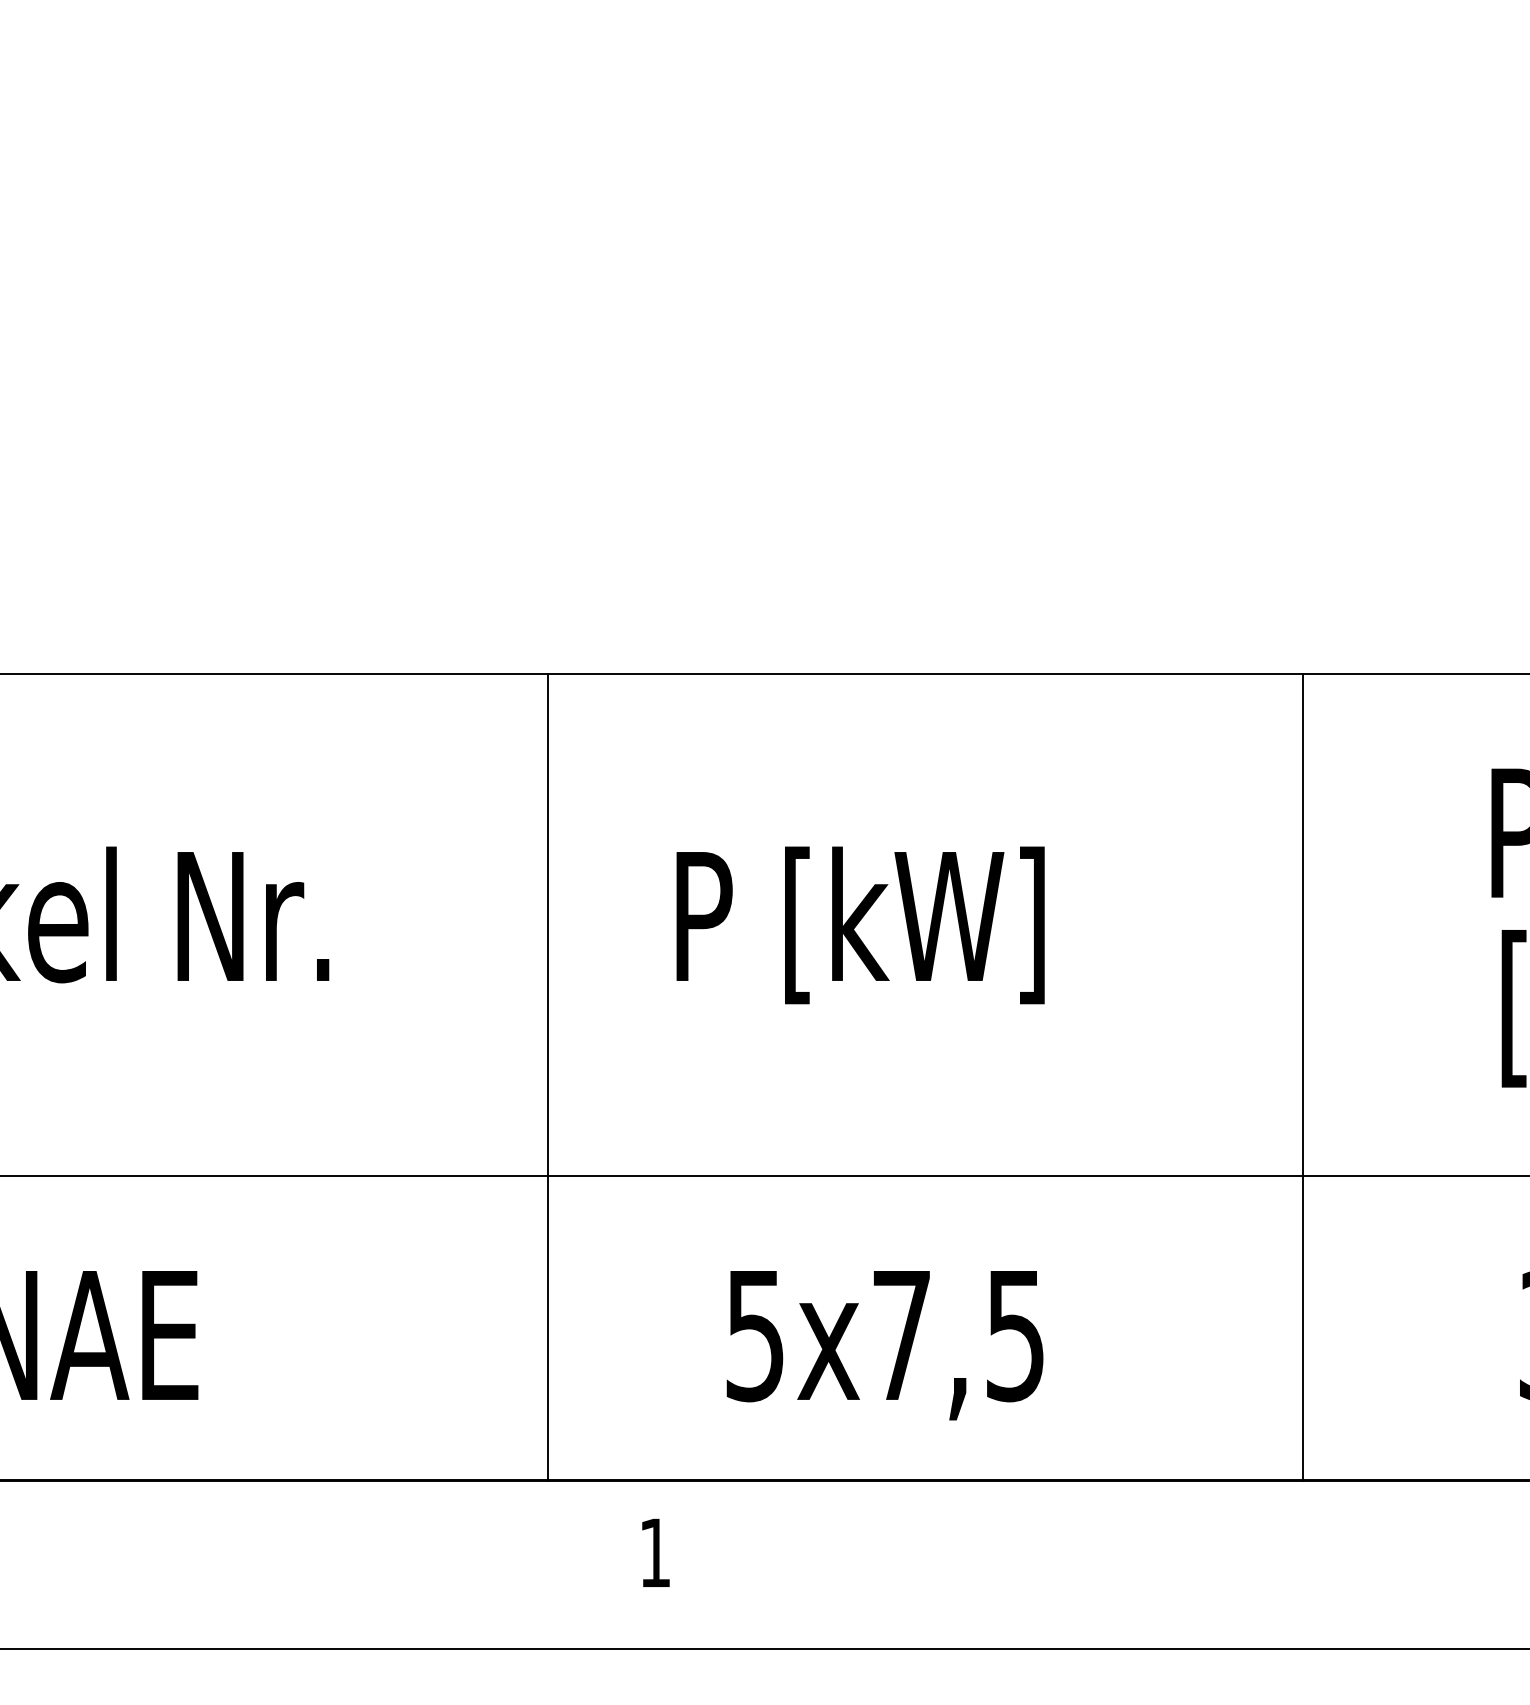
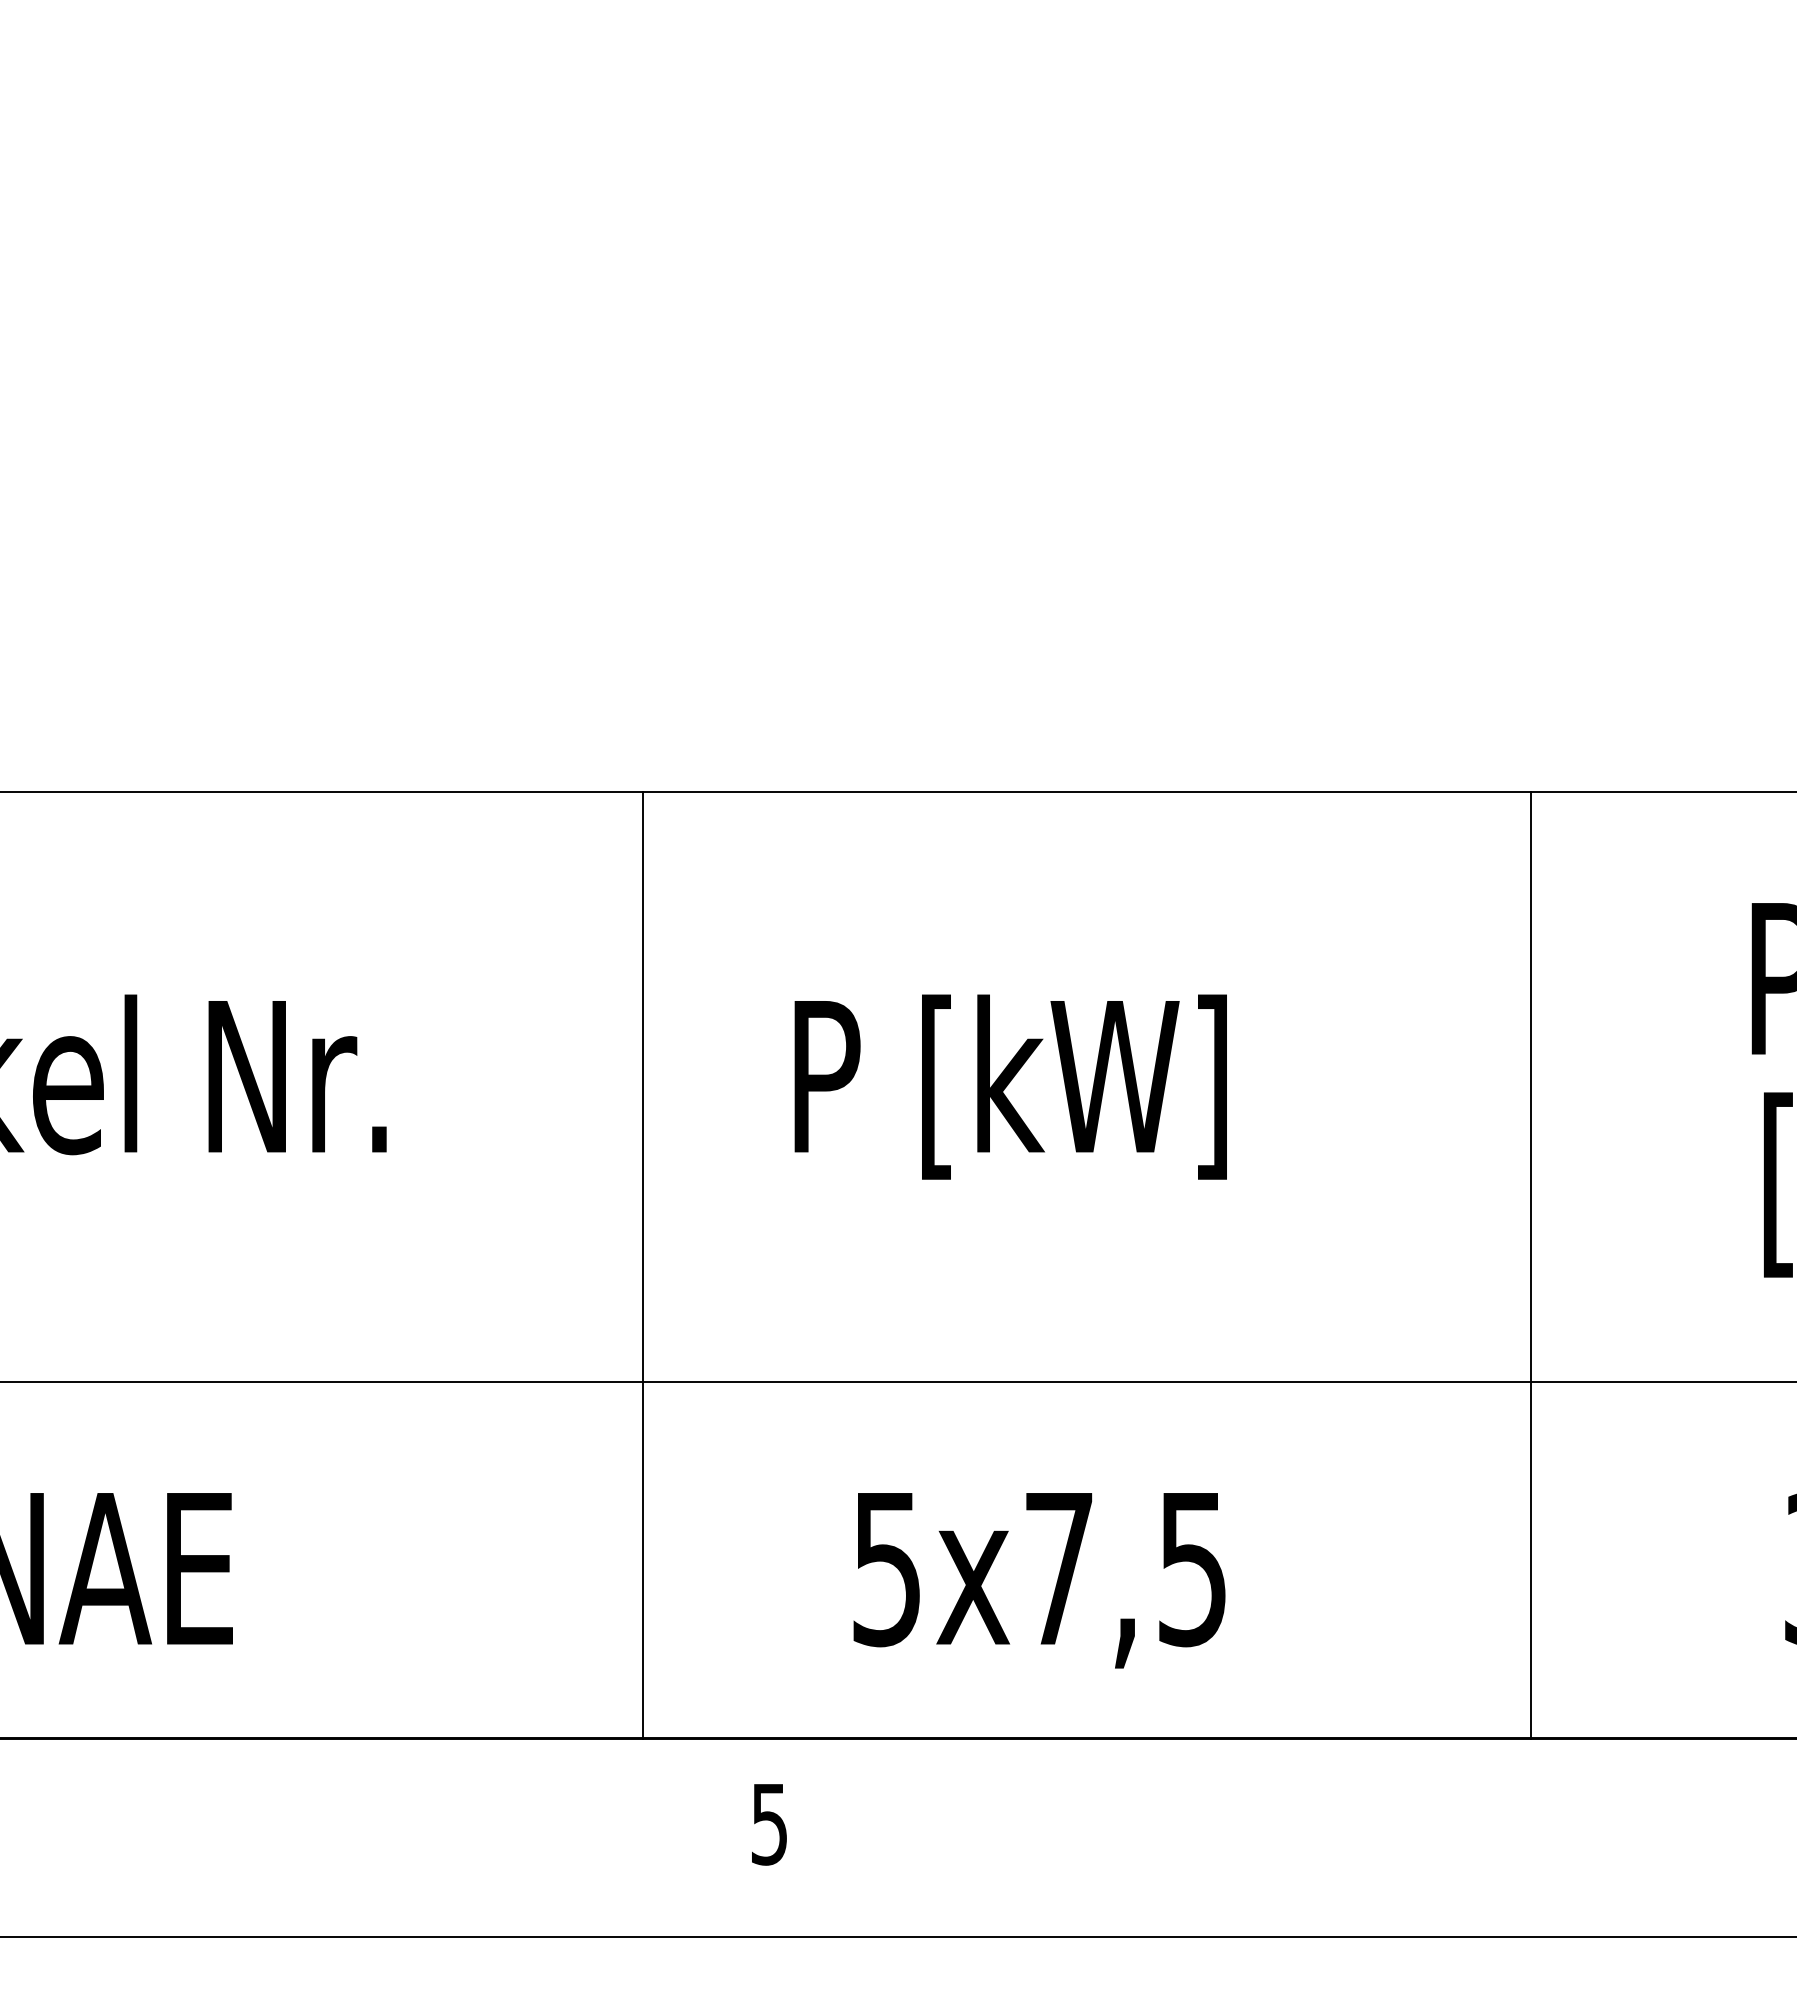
text: (655, 1553) -> (769, 1824), 1 -> 5

